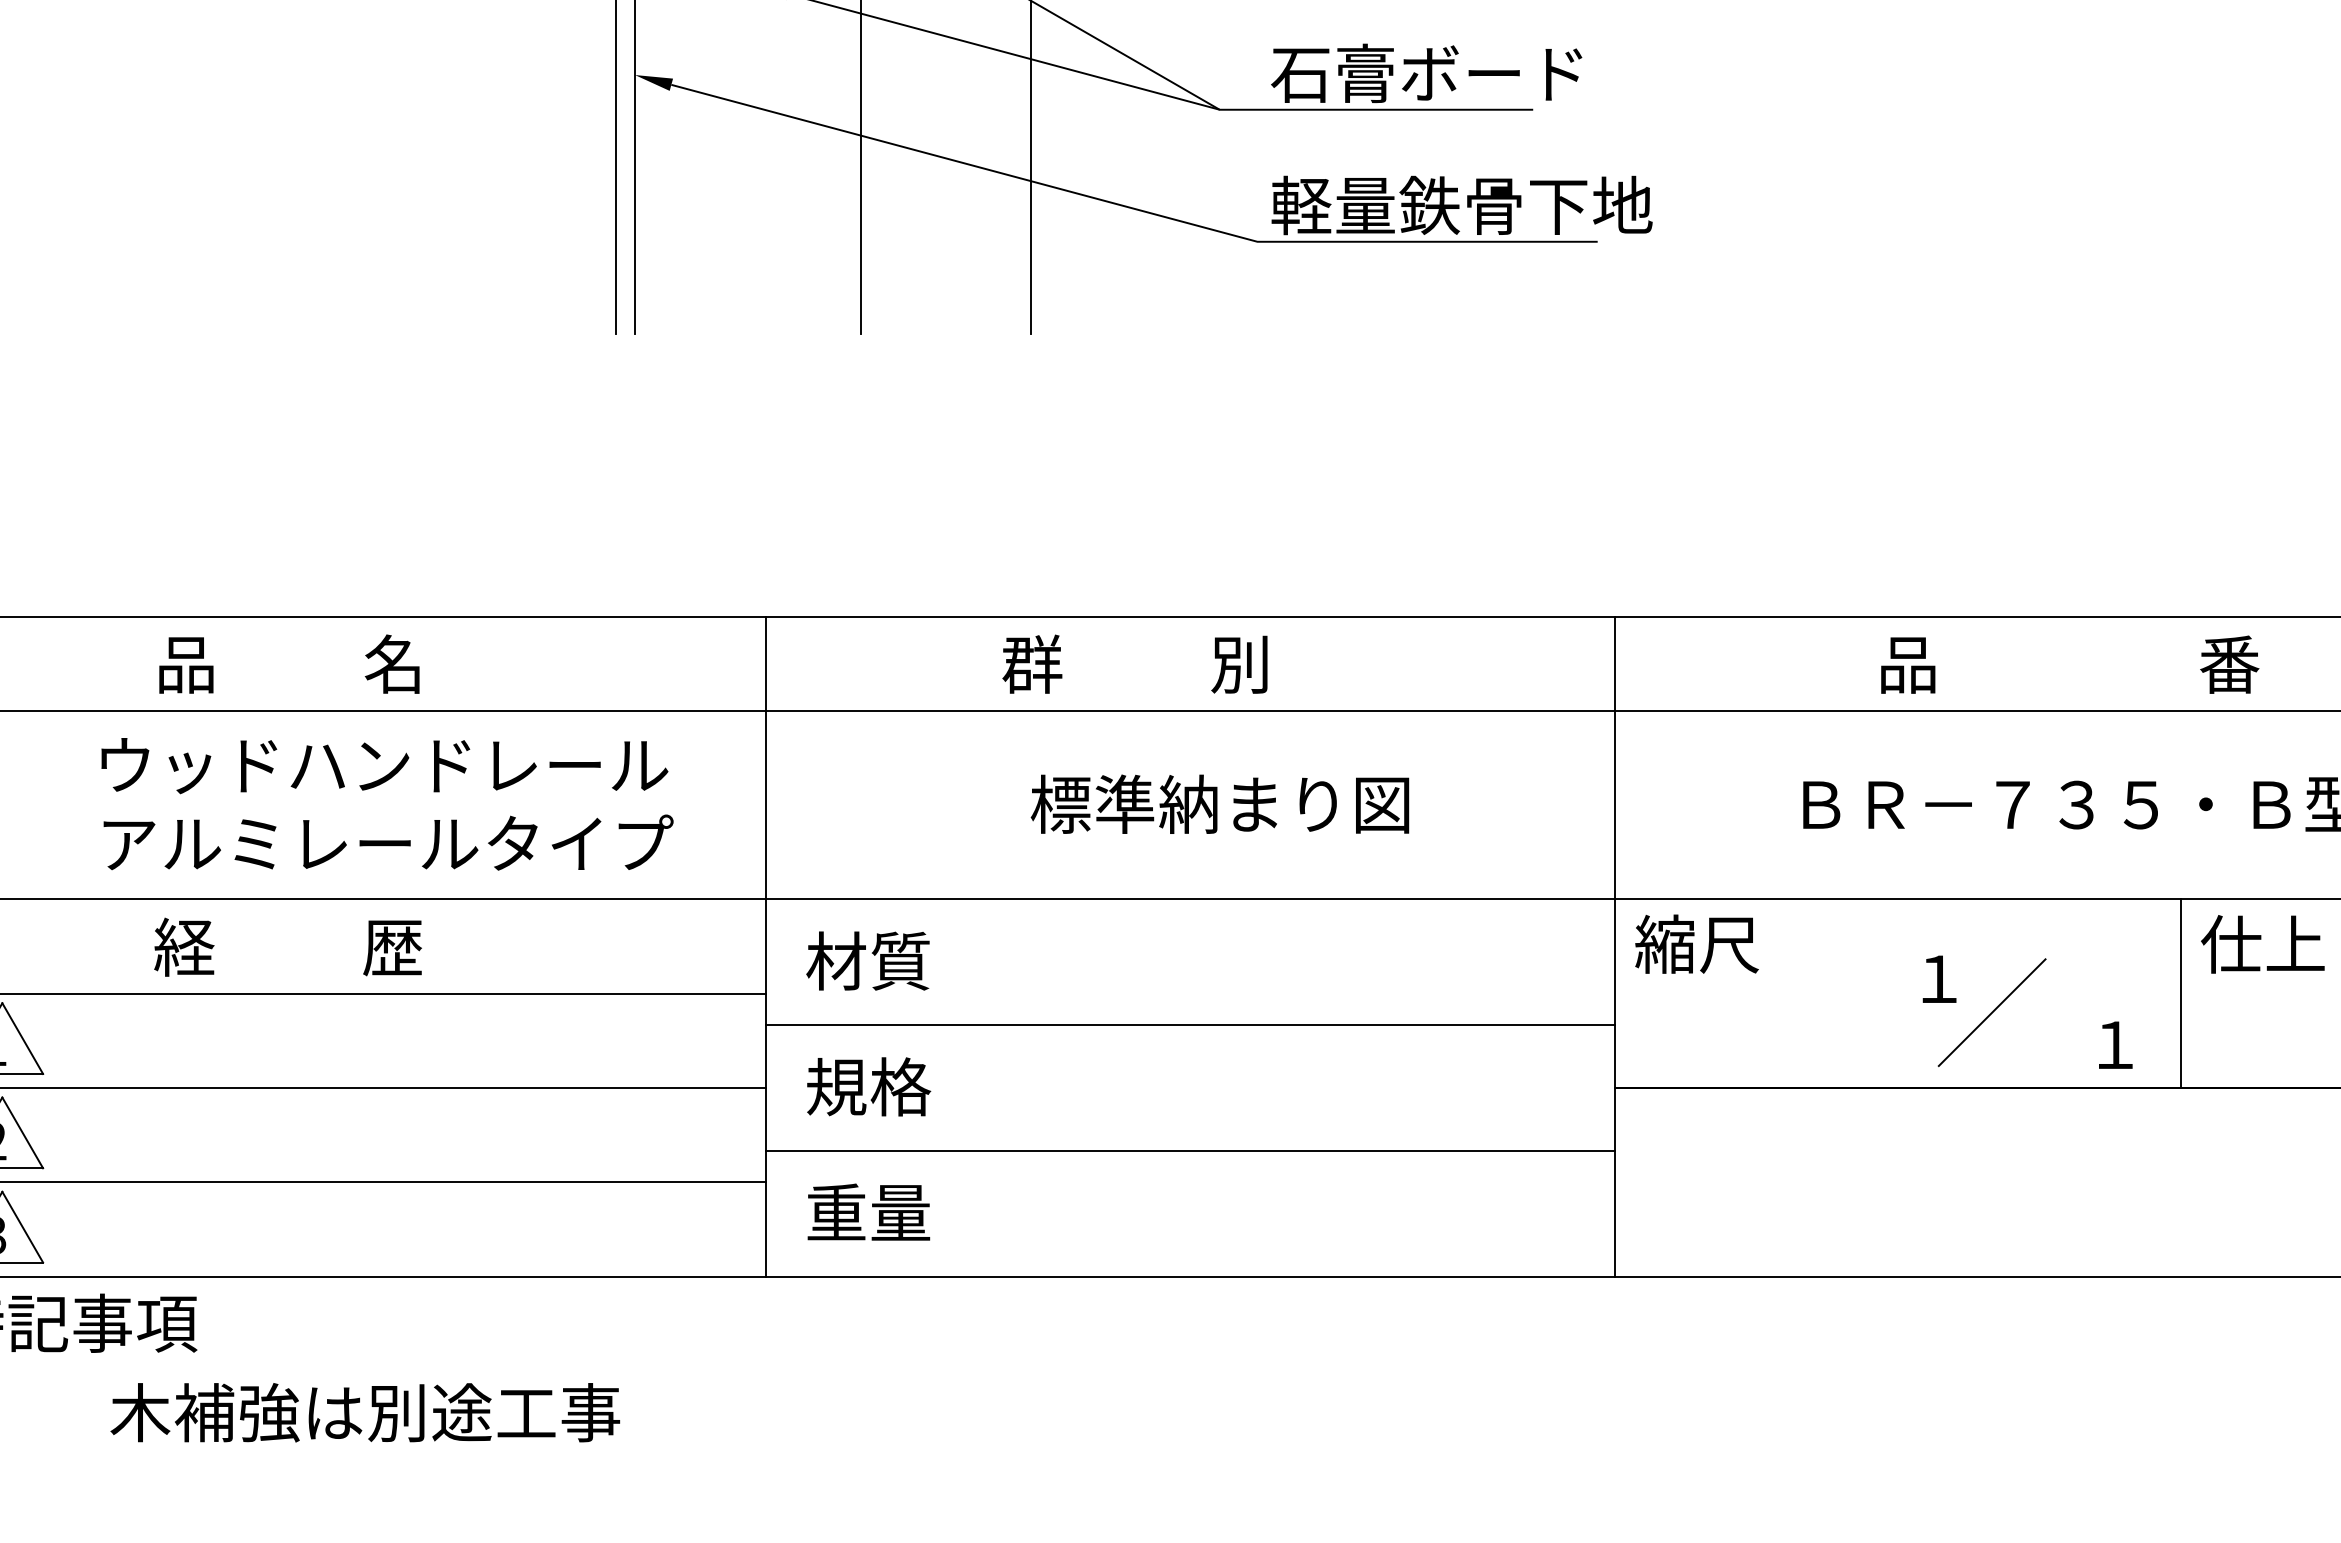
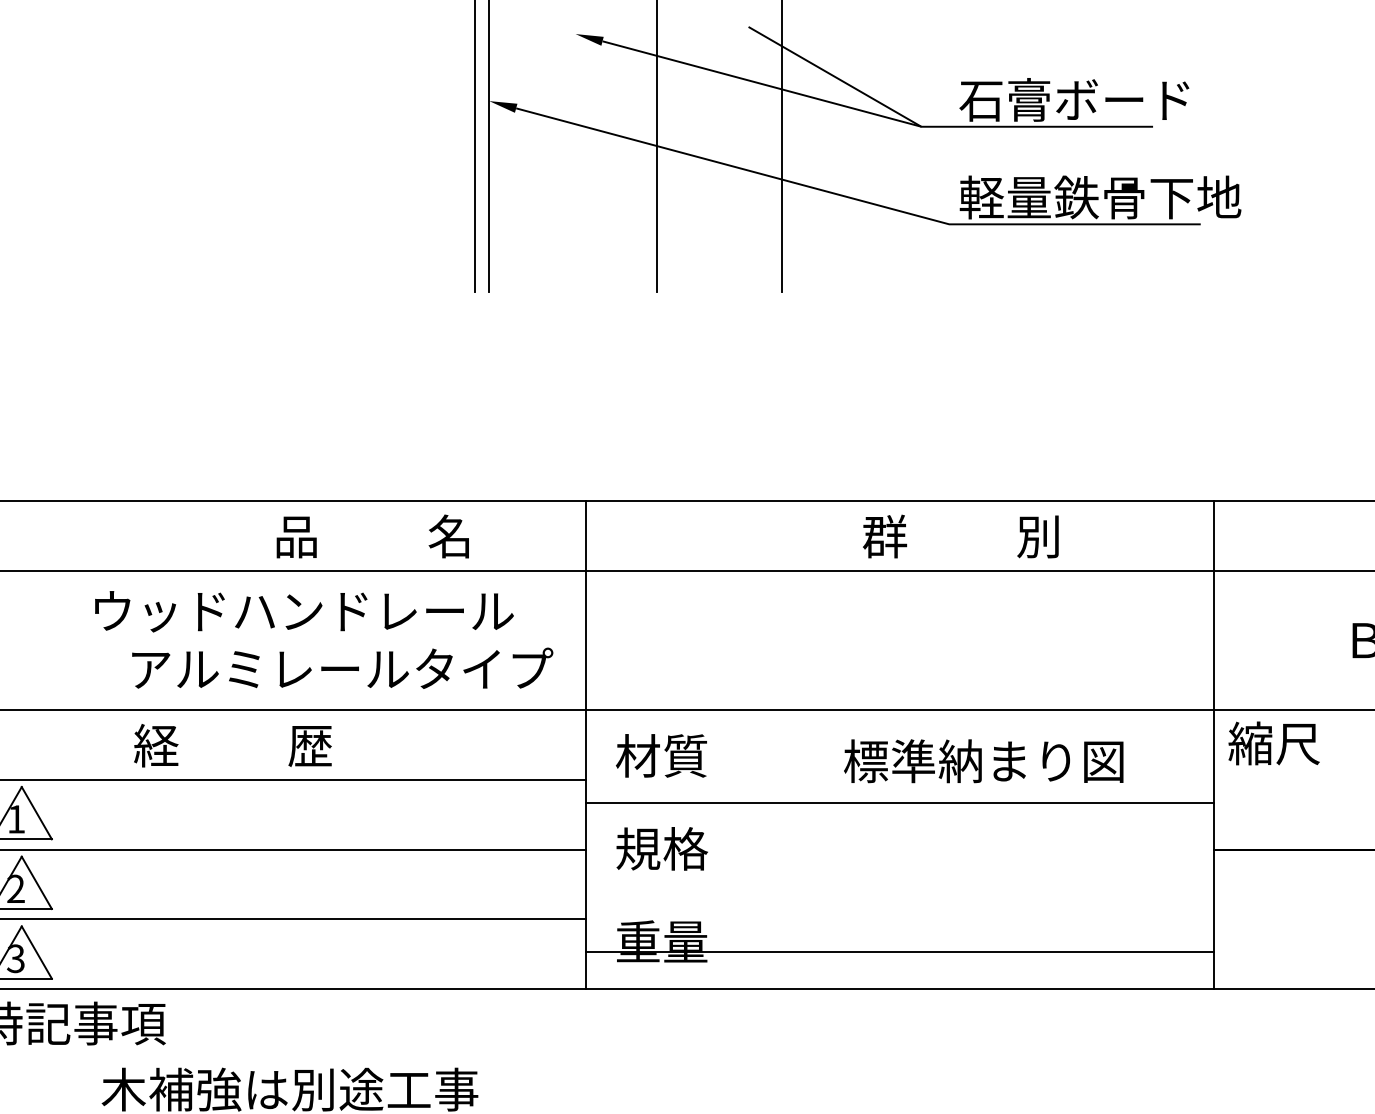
text: (289, 663) -> (372, 535), moved
text: (1134, 663) -> (960, 535), moved
text: (1219, 803) -> (983, 760), moved
text: (388, 842) -> (342, 668), moved
line: (1190, 1150) -> (899, 951), moved

